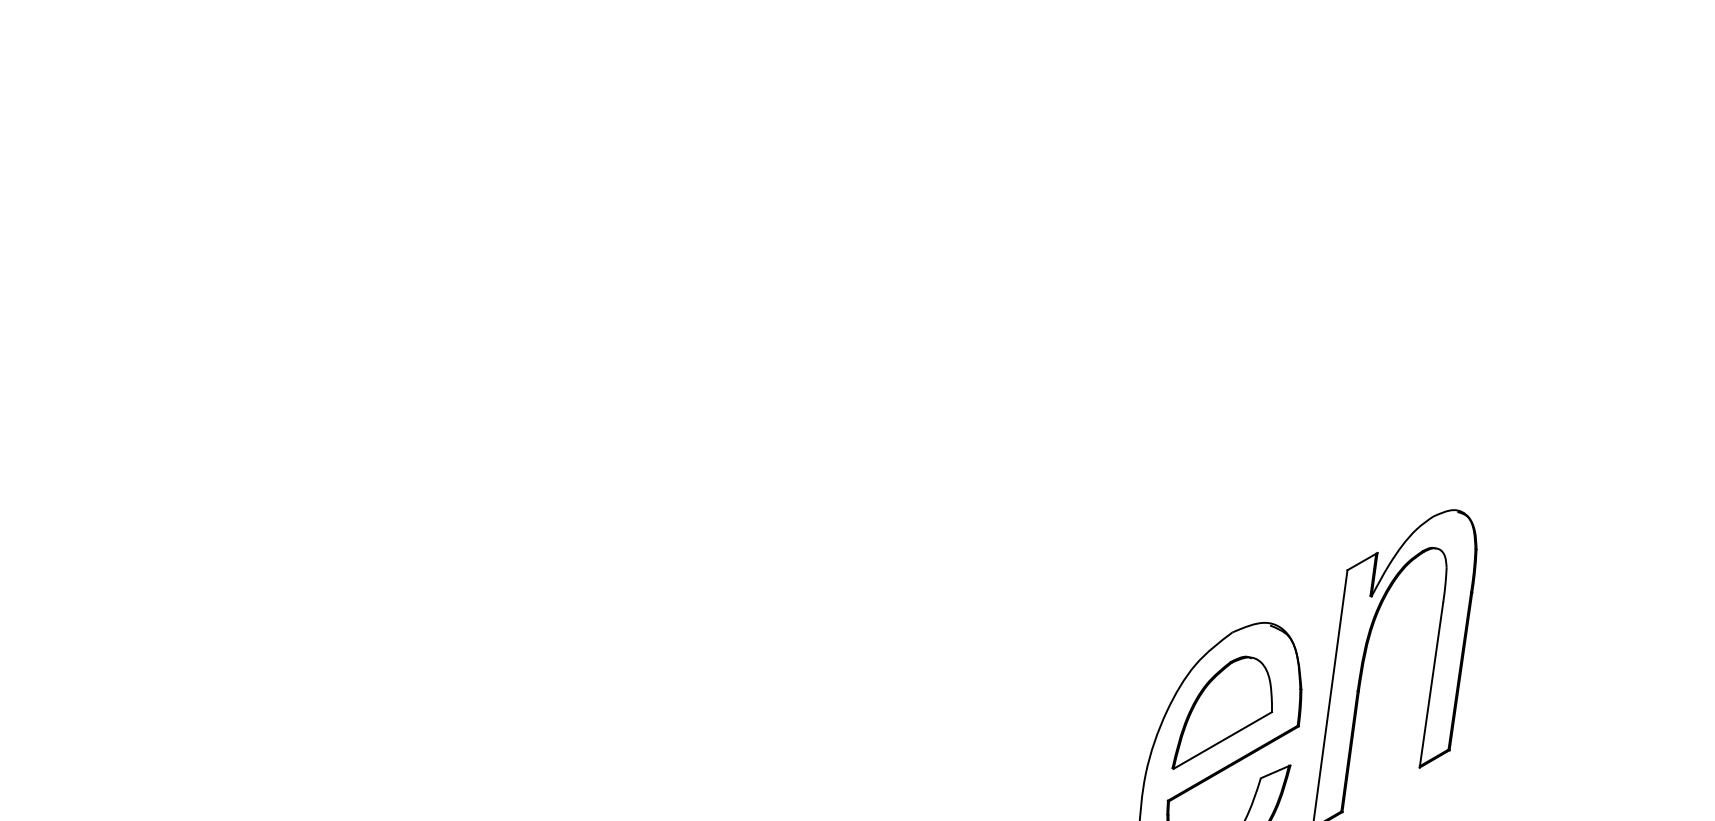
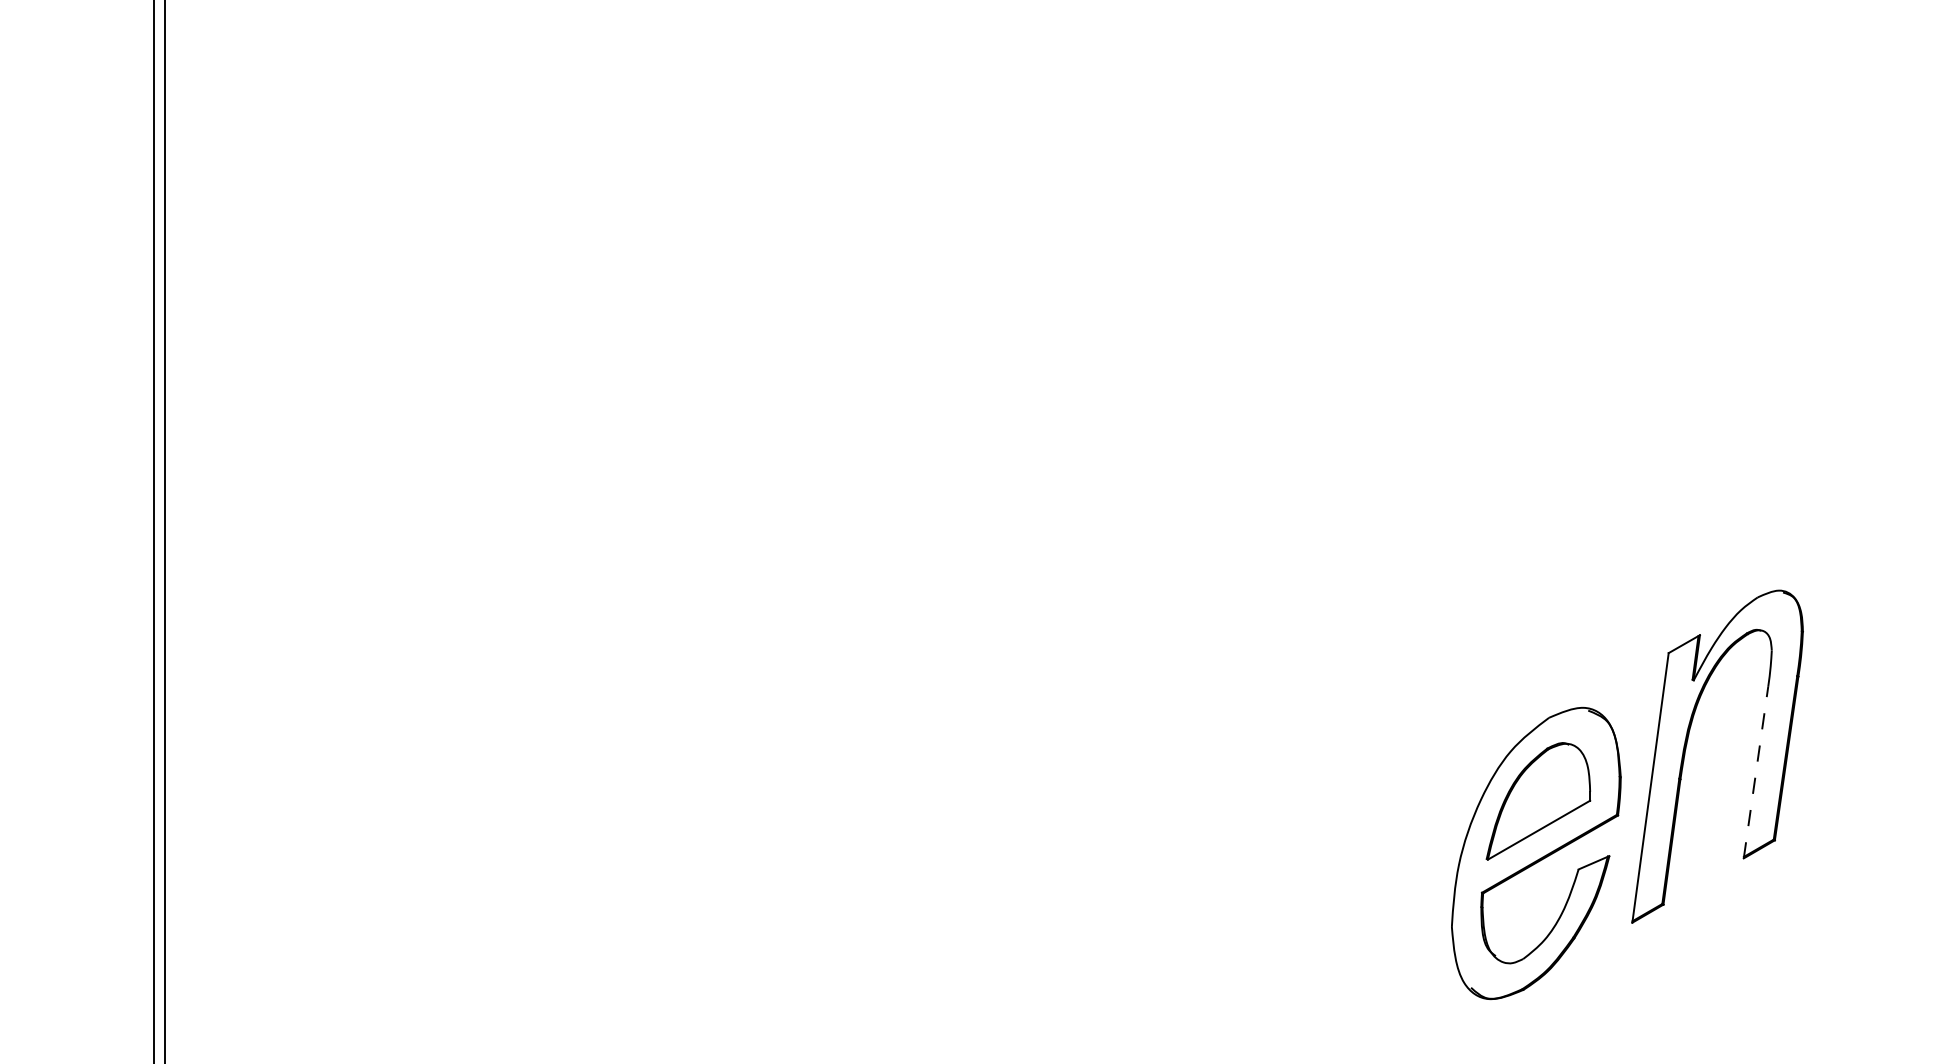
line: (1431, 685) -> (1756, 772), solid -> dashed

